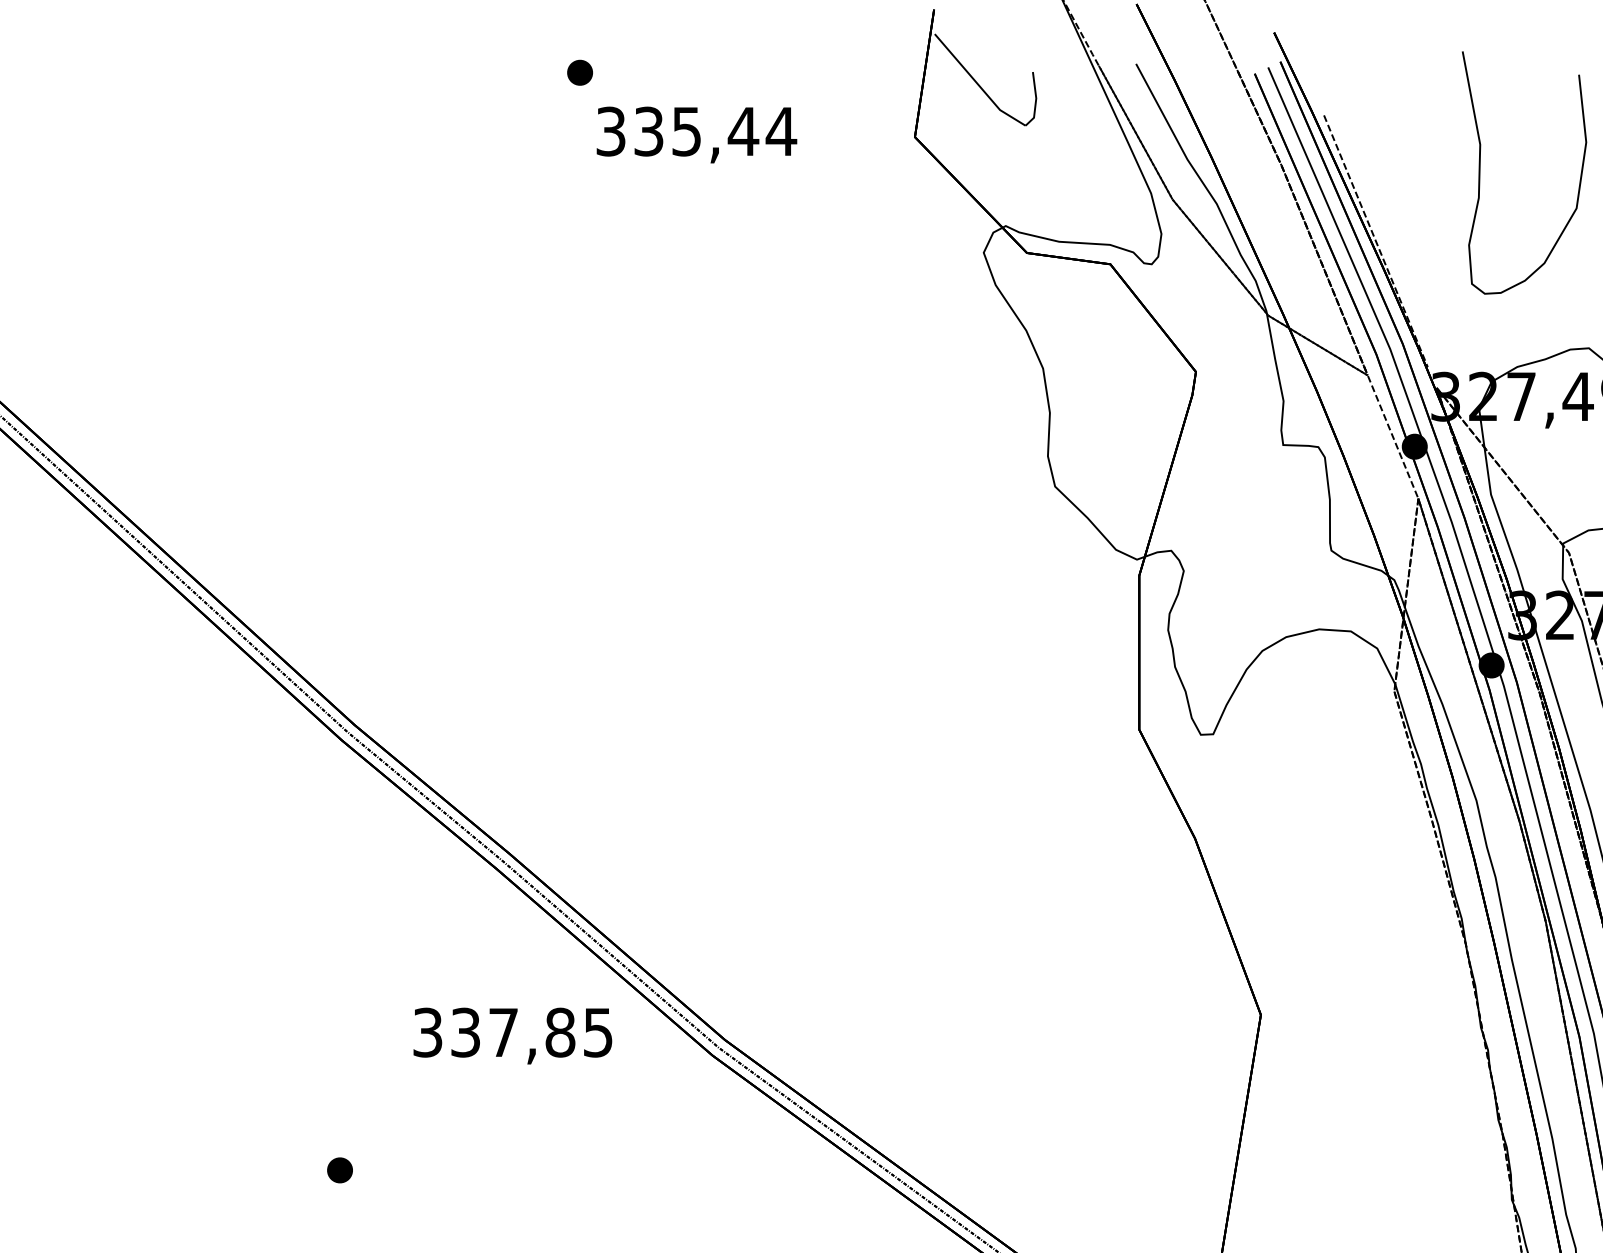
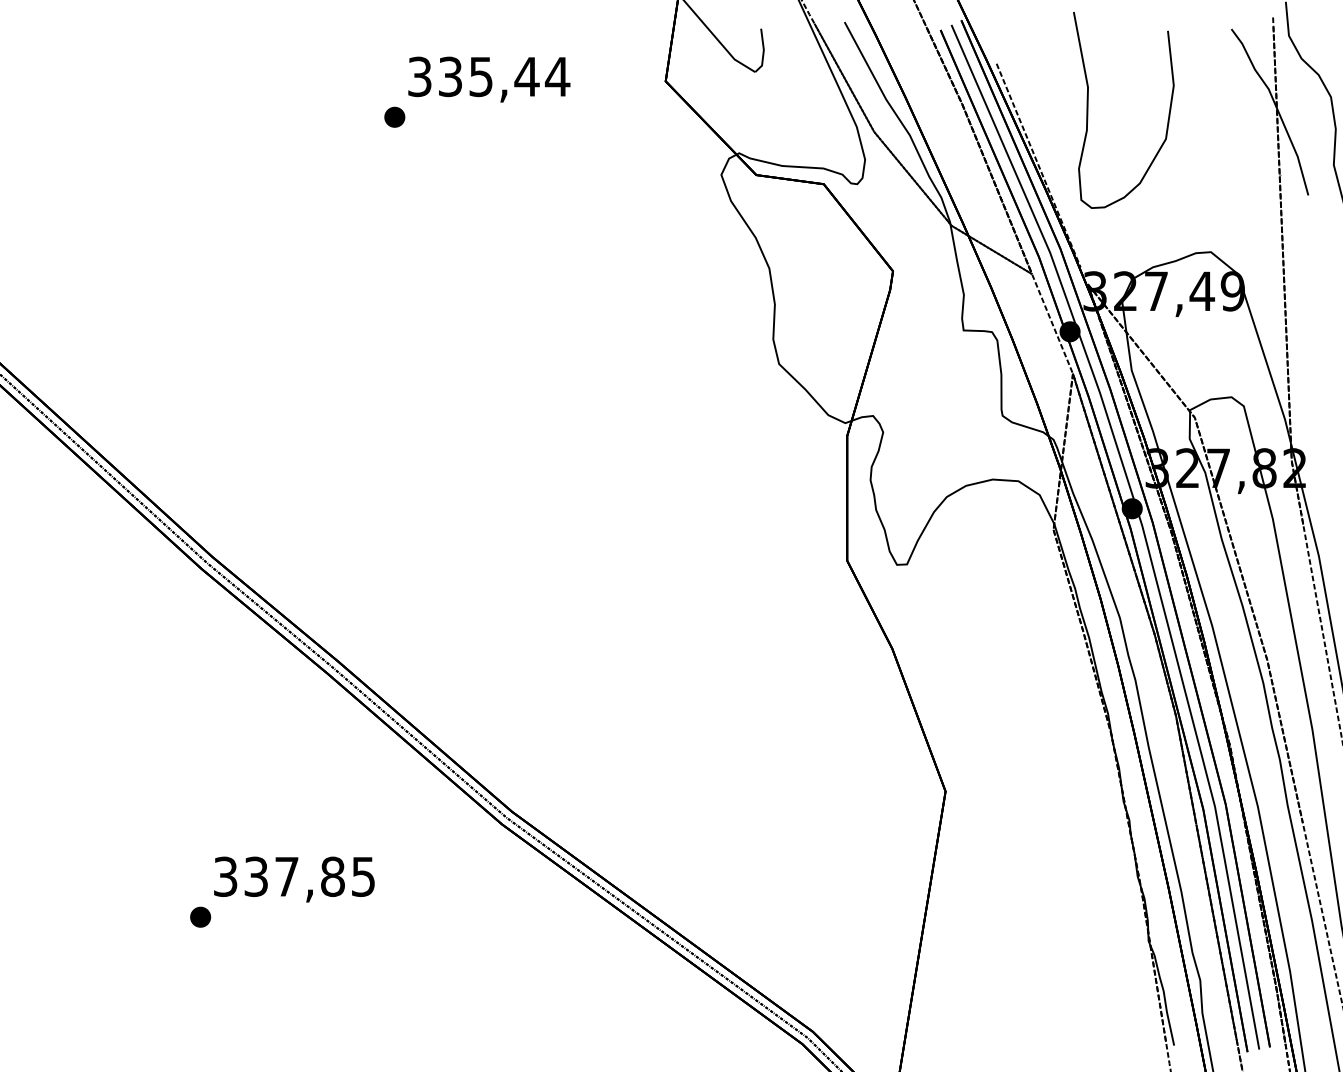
part: (579, 71) -> (394, 116), moved
curve: (1480, 173) -> (1088, 110), moved
text: (512, 1035) -> (294, 879), moved

